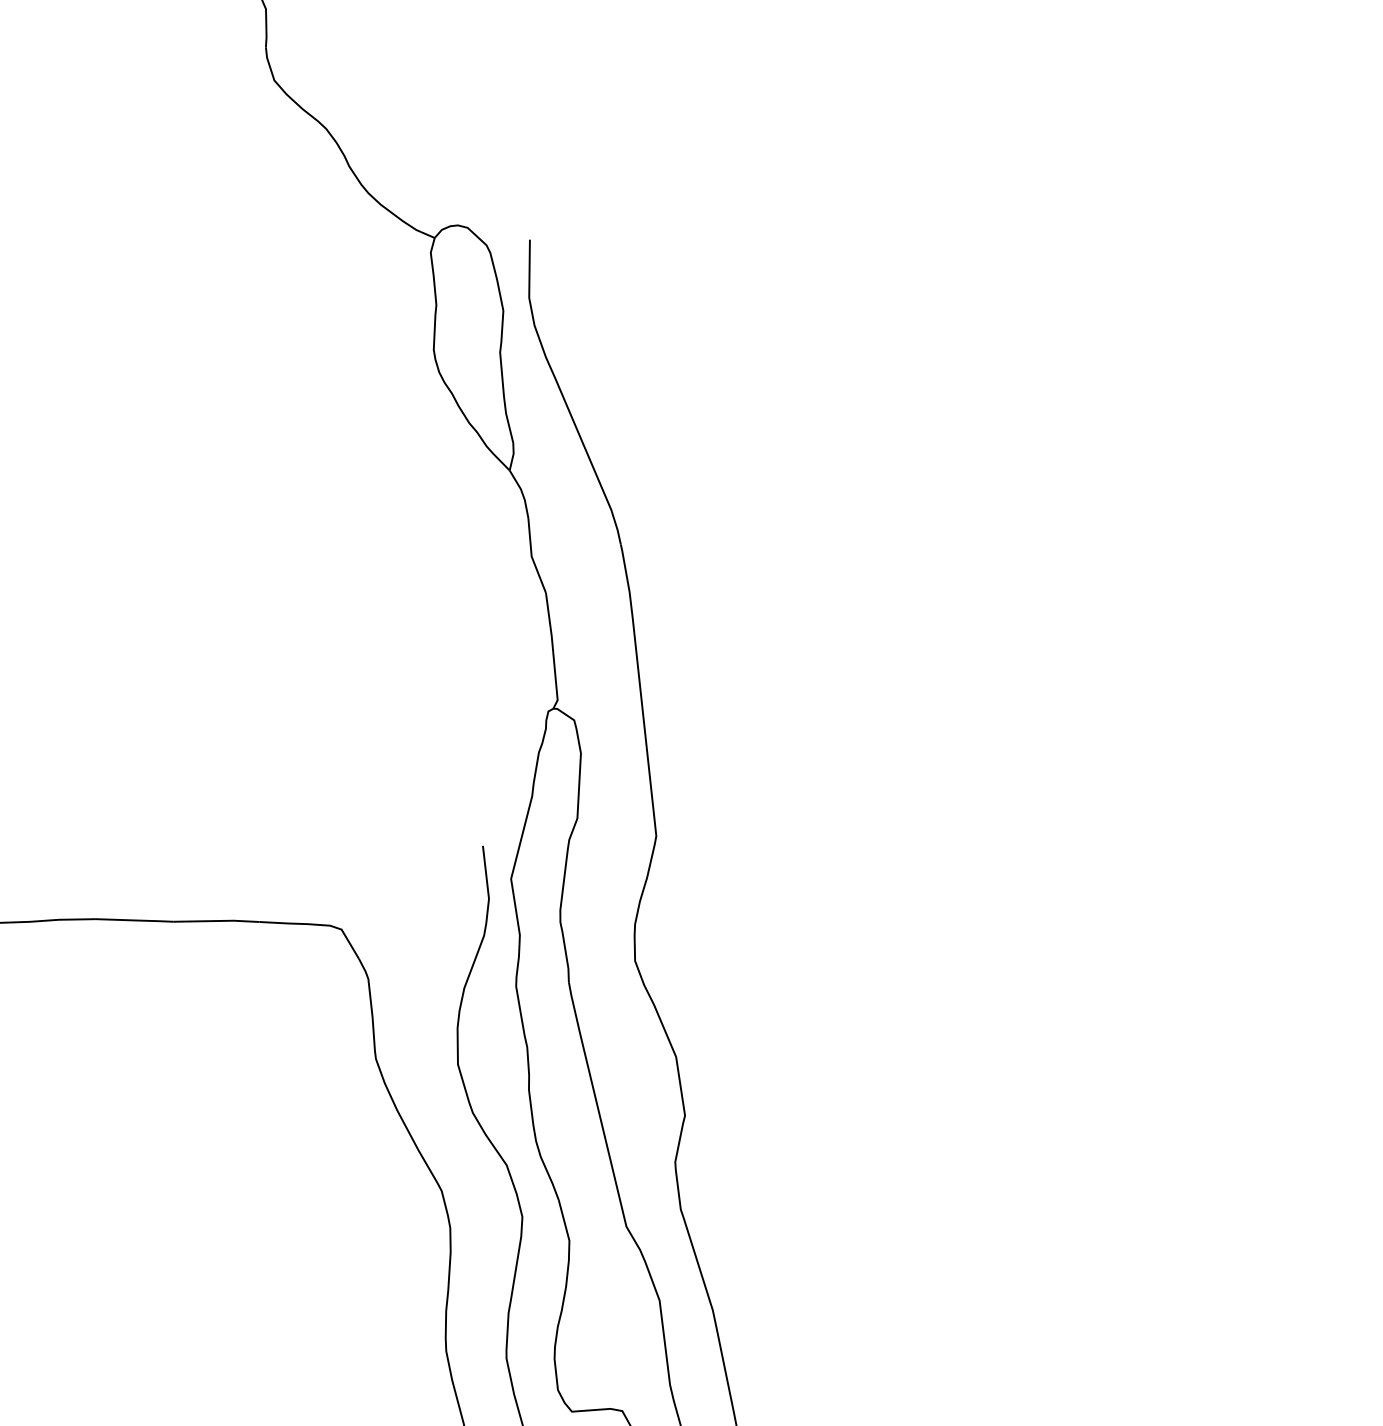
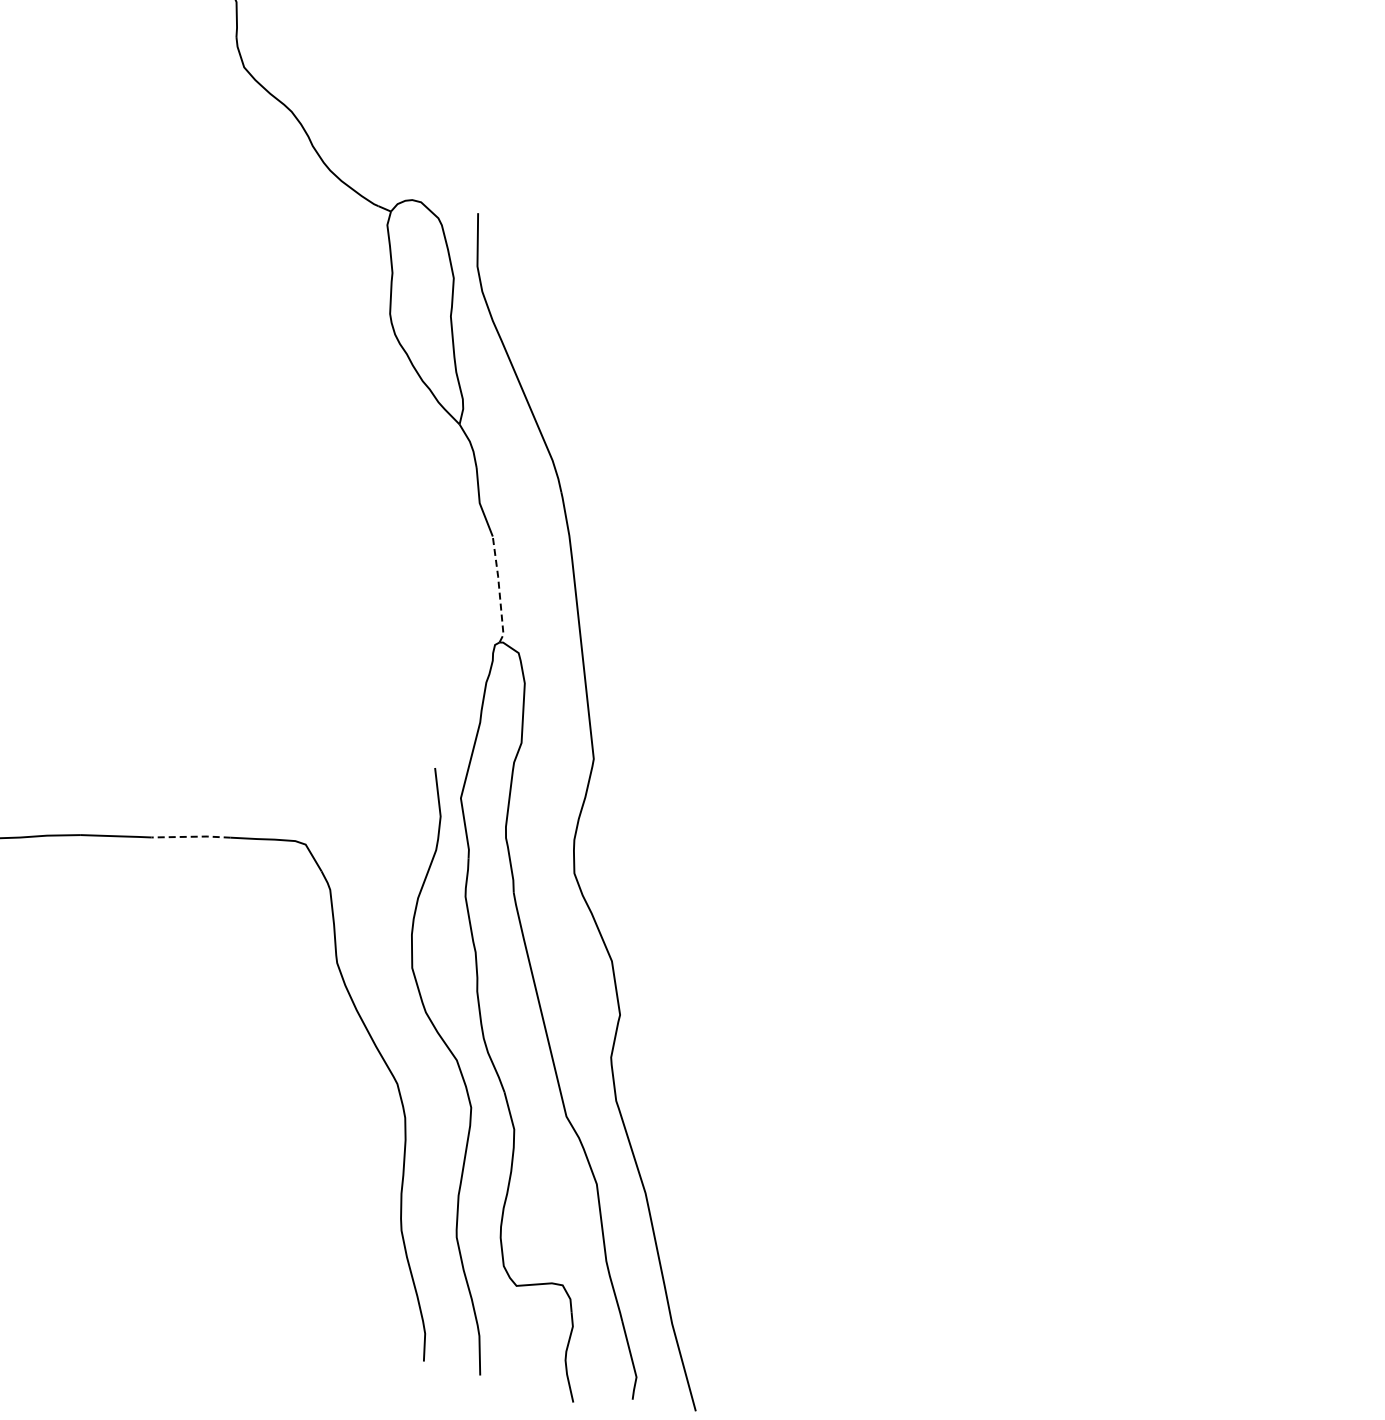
line: (553, 650) -> (499, 589), solid -> dashed
line: (216, 920) -> (191, 836), solid -> dashed

